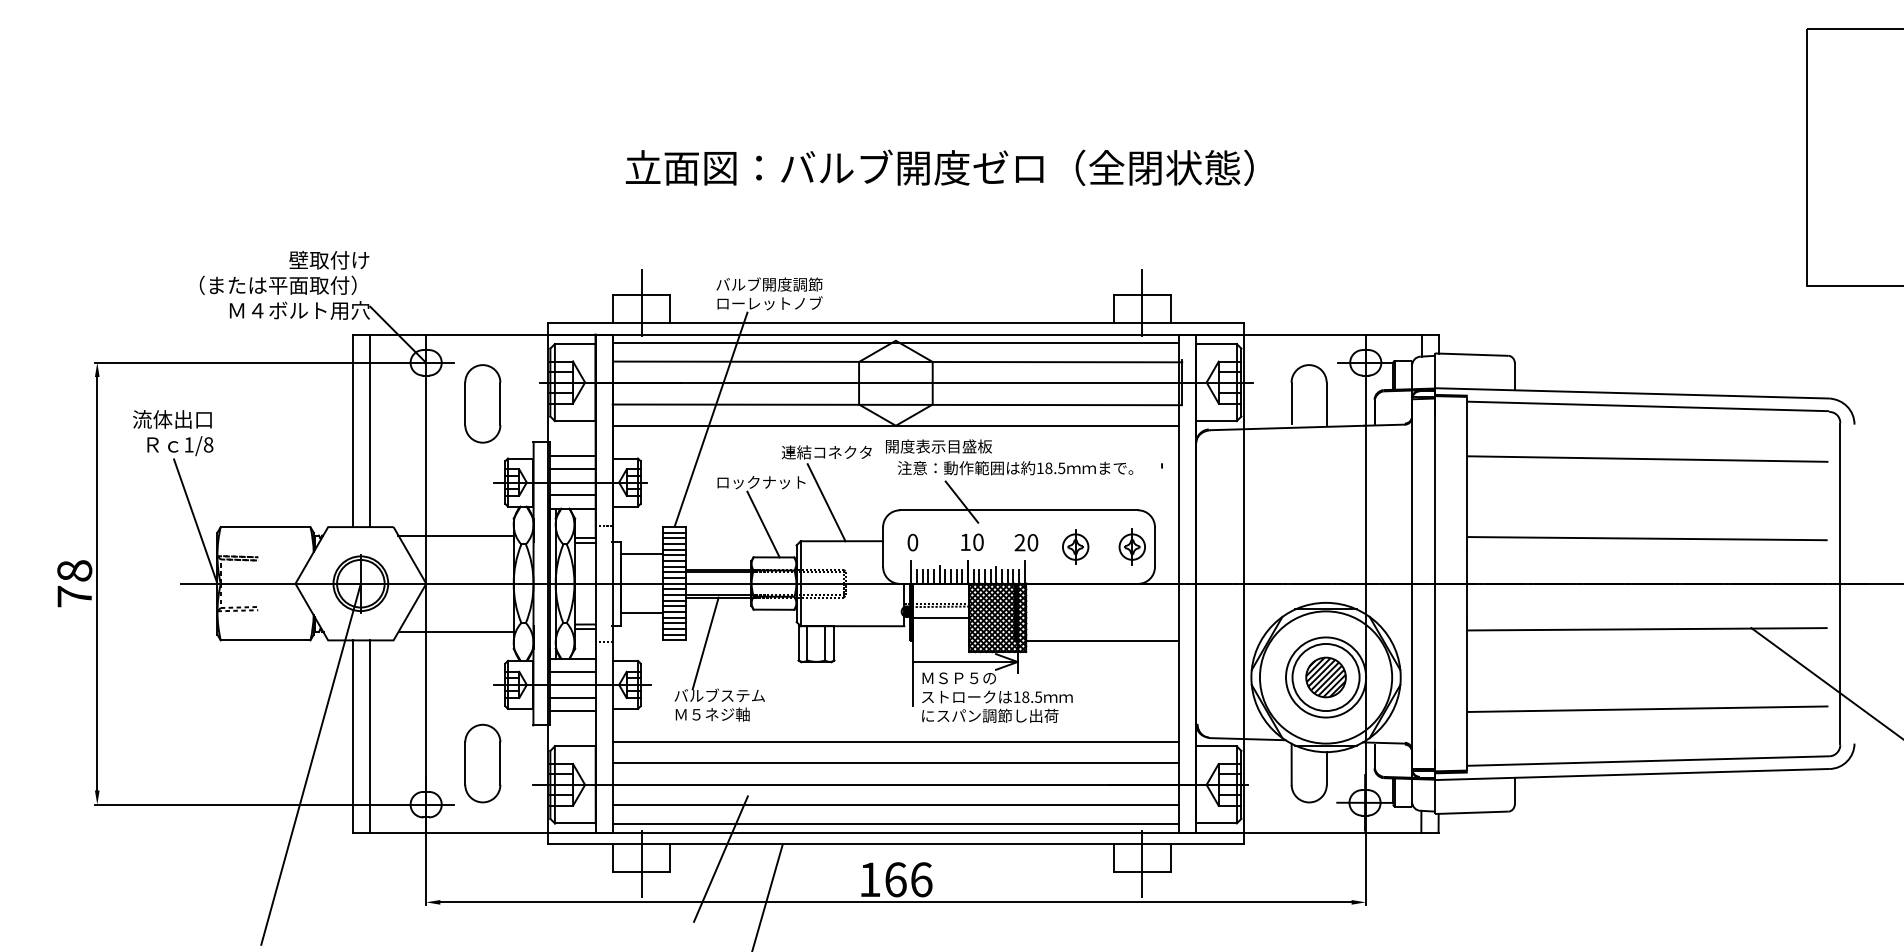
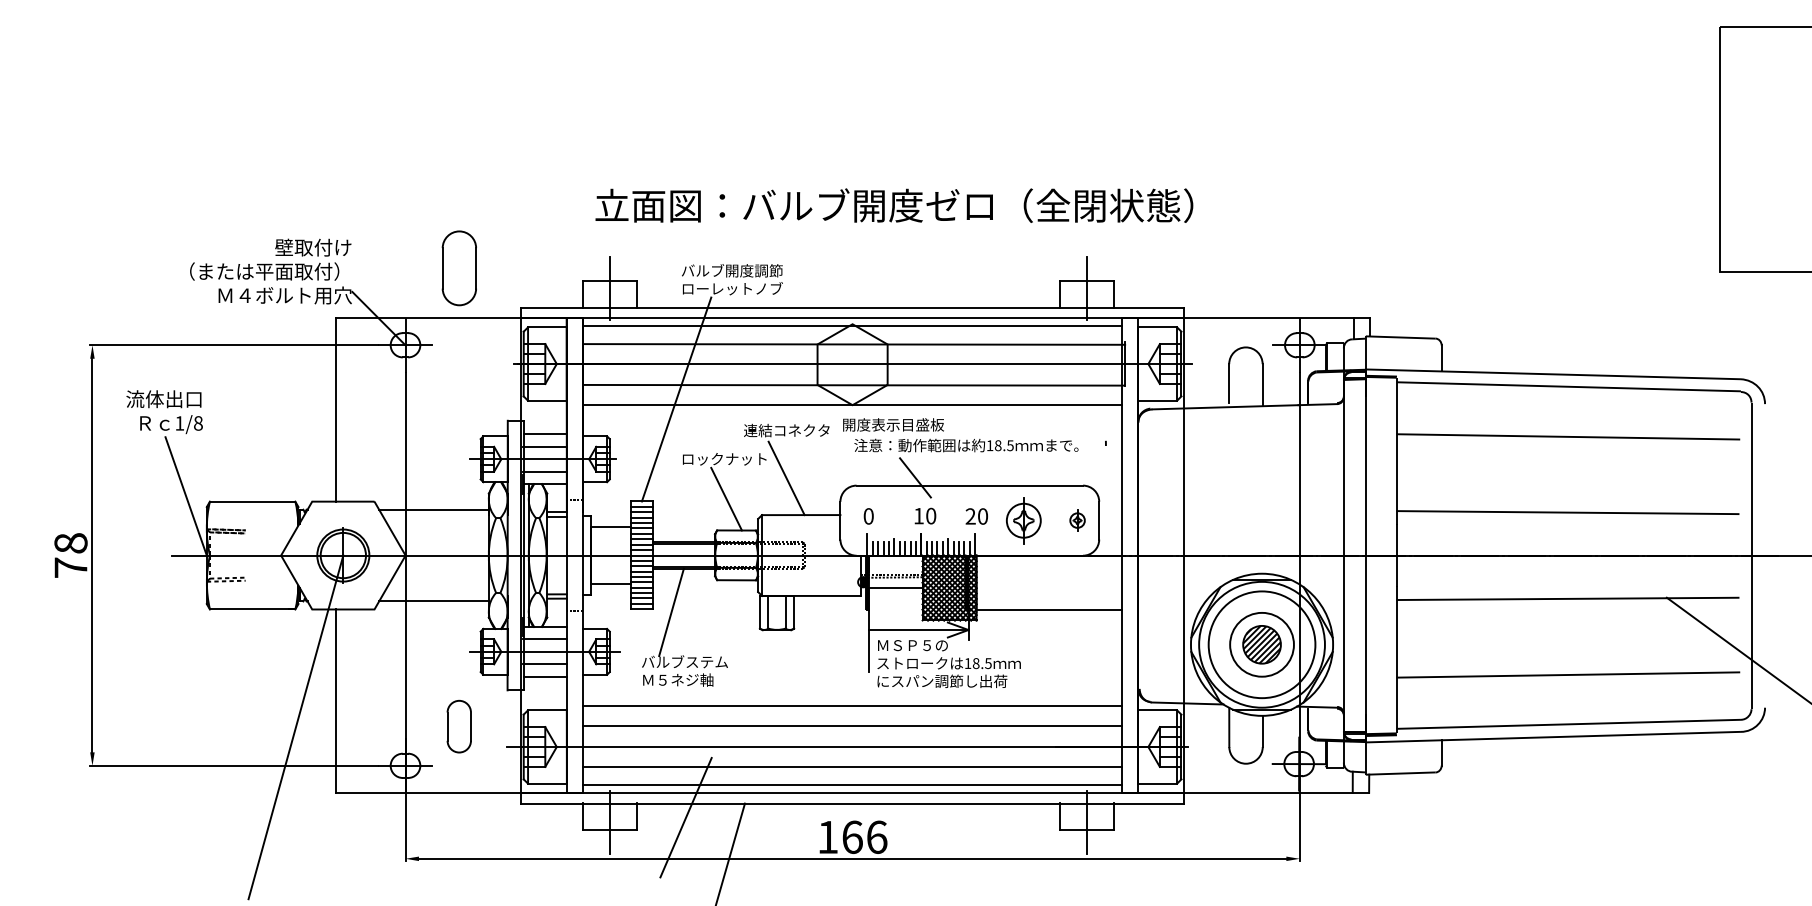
text: (939, 167) -> (894, 205), moved
part: (481, 404) -> (458, 268), moved
line: (370, 430) -> (352, 409), removed
part: (1075, 546) -> (1023, 520), size x1.4
part: (1132, 546) -> (1077, 520), size x0.6
circle: (1325, 677) -> (1261, 644), size x1.4
line: (370, 736) -> (352, 700), removed
part: (481, 763) -> (458, 726), size x0.7

